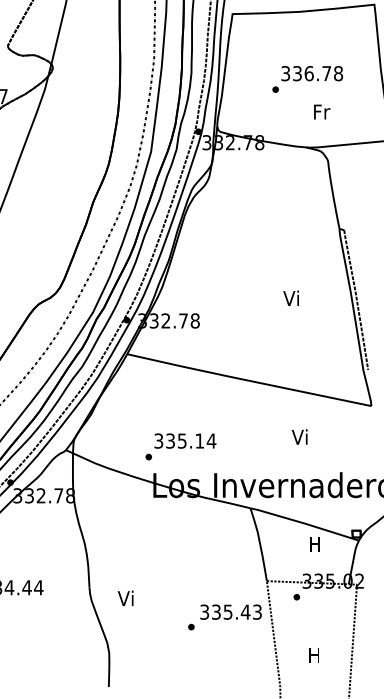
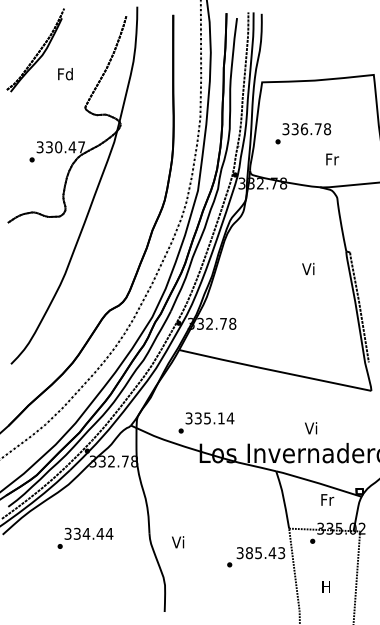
text: (308, 79) -> (303, 133), moved
text: (291, 298) -> (308, 269), moved
text: (300, 437) -> (311, 428), moved
text: (180, 446) -> (206, 422), moved
text: (315, 544) -> (327, 499), H -> Fr
text: (215, 612) -> (248, 553), 335.43 -> 385.43

